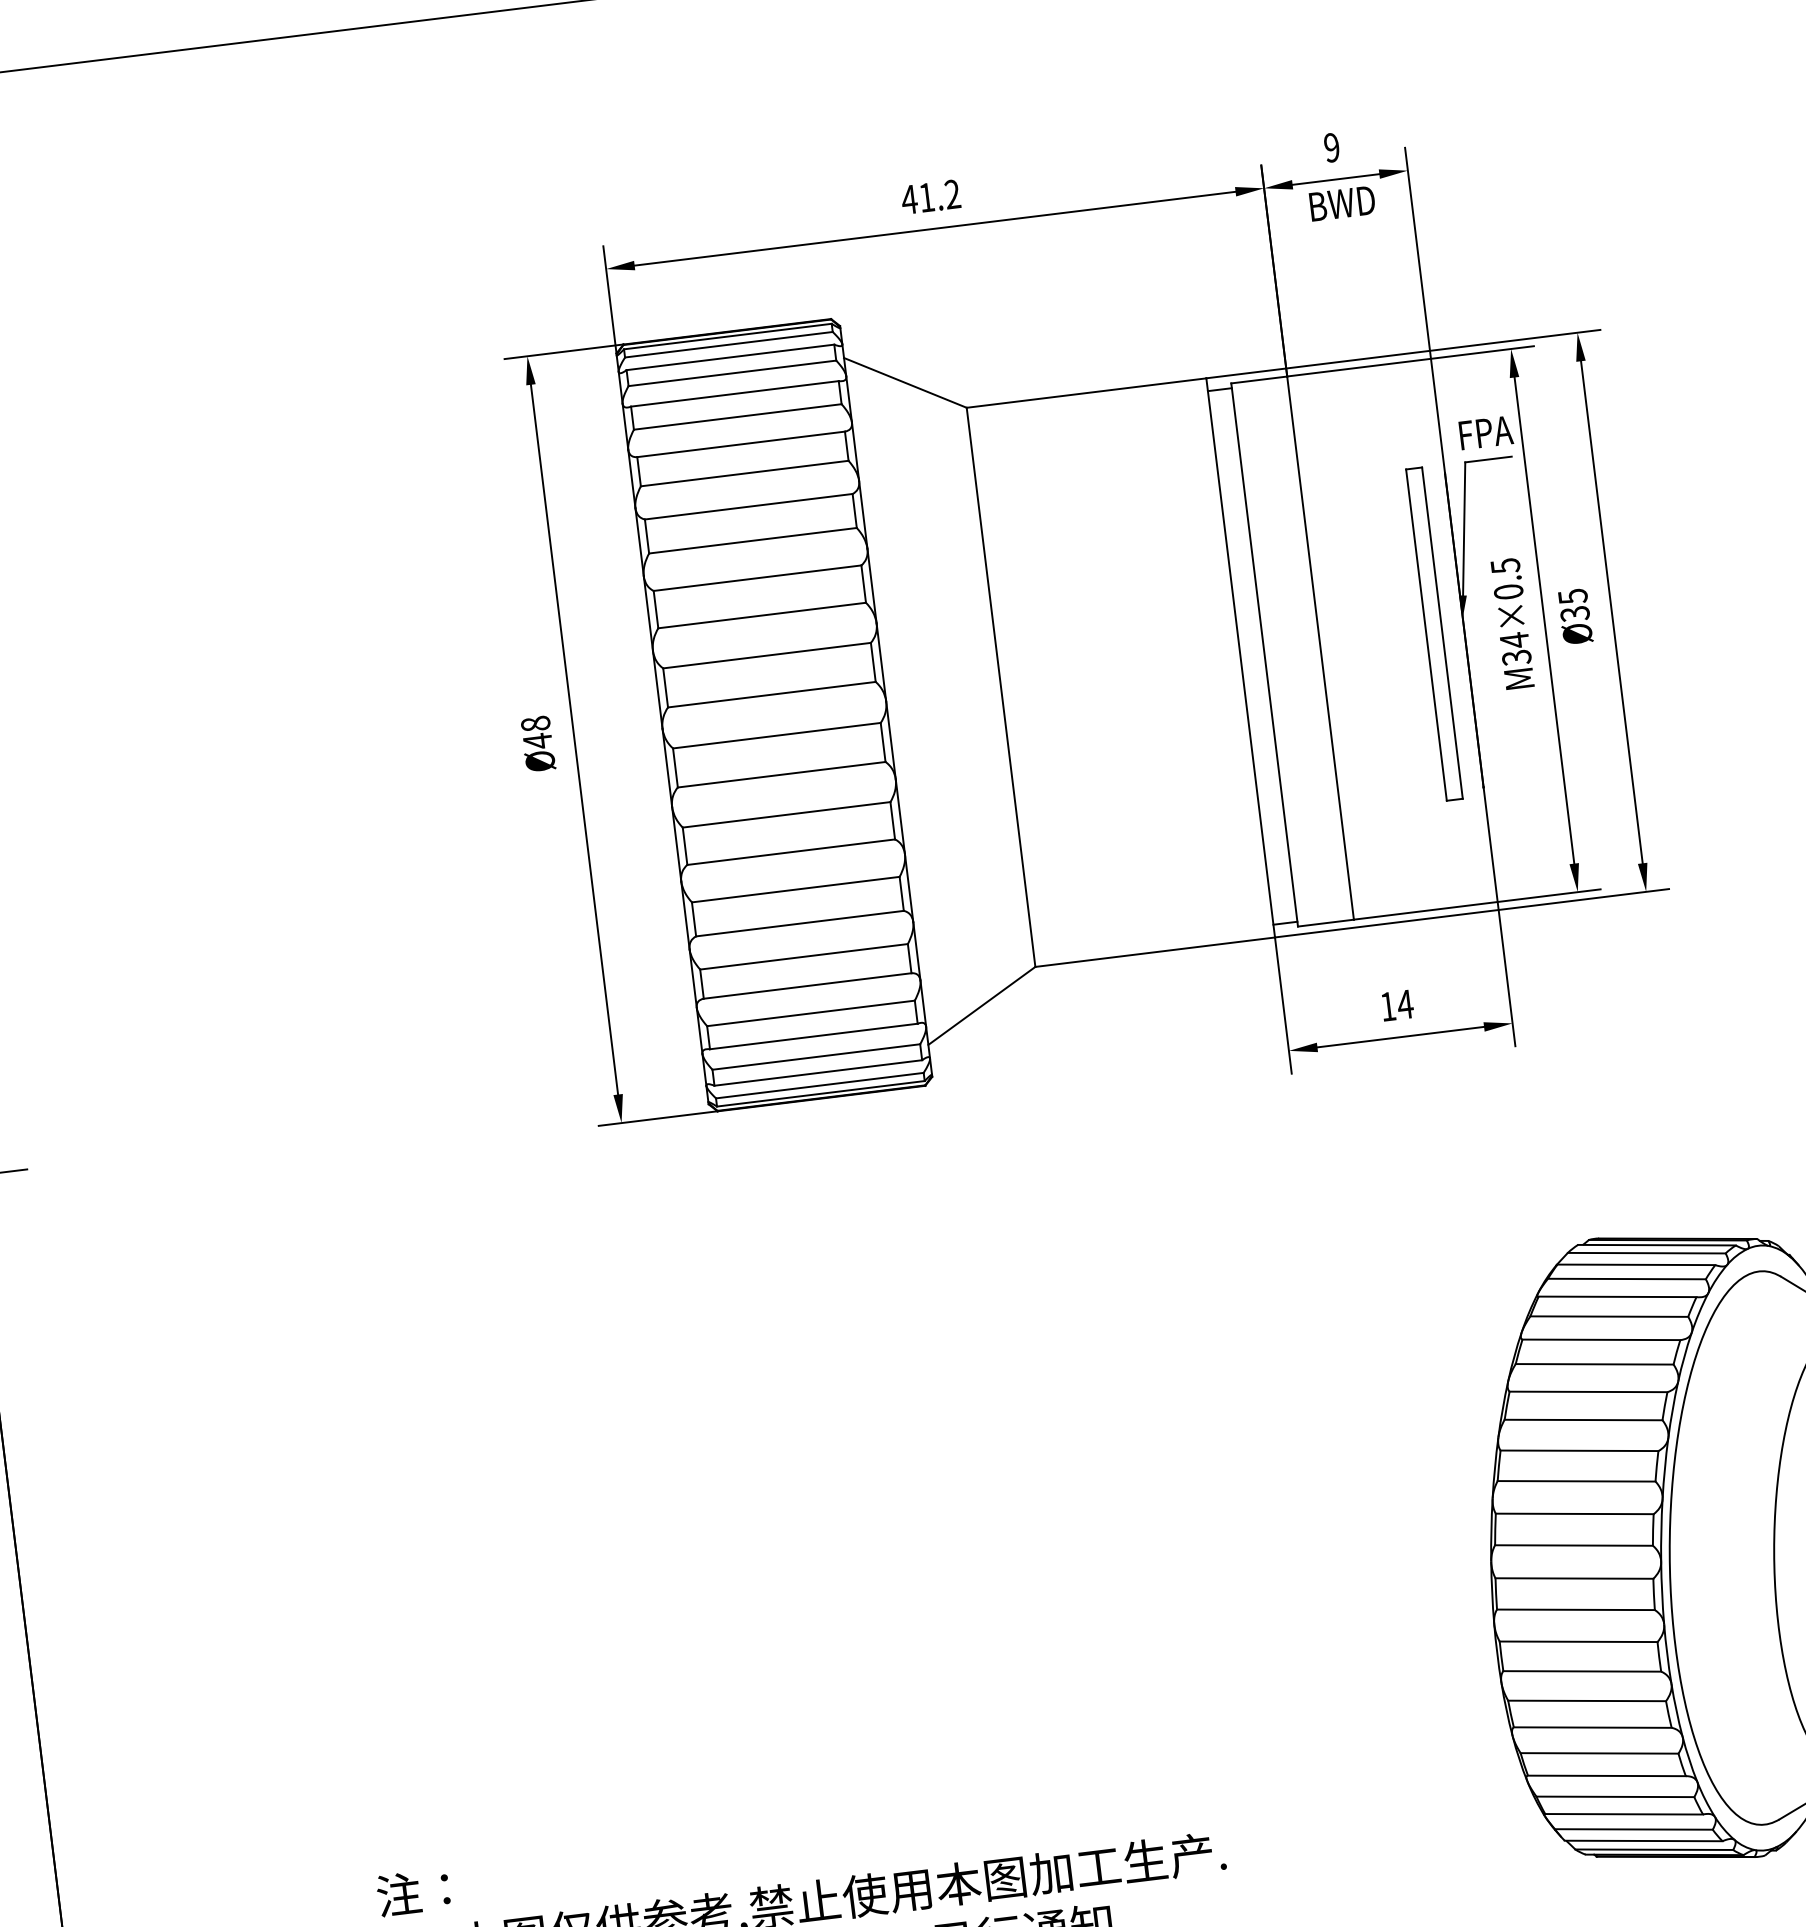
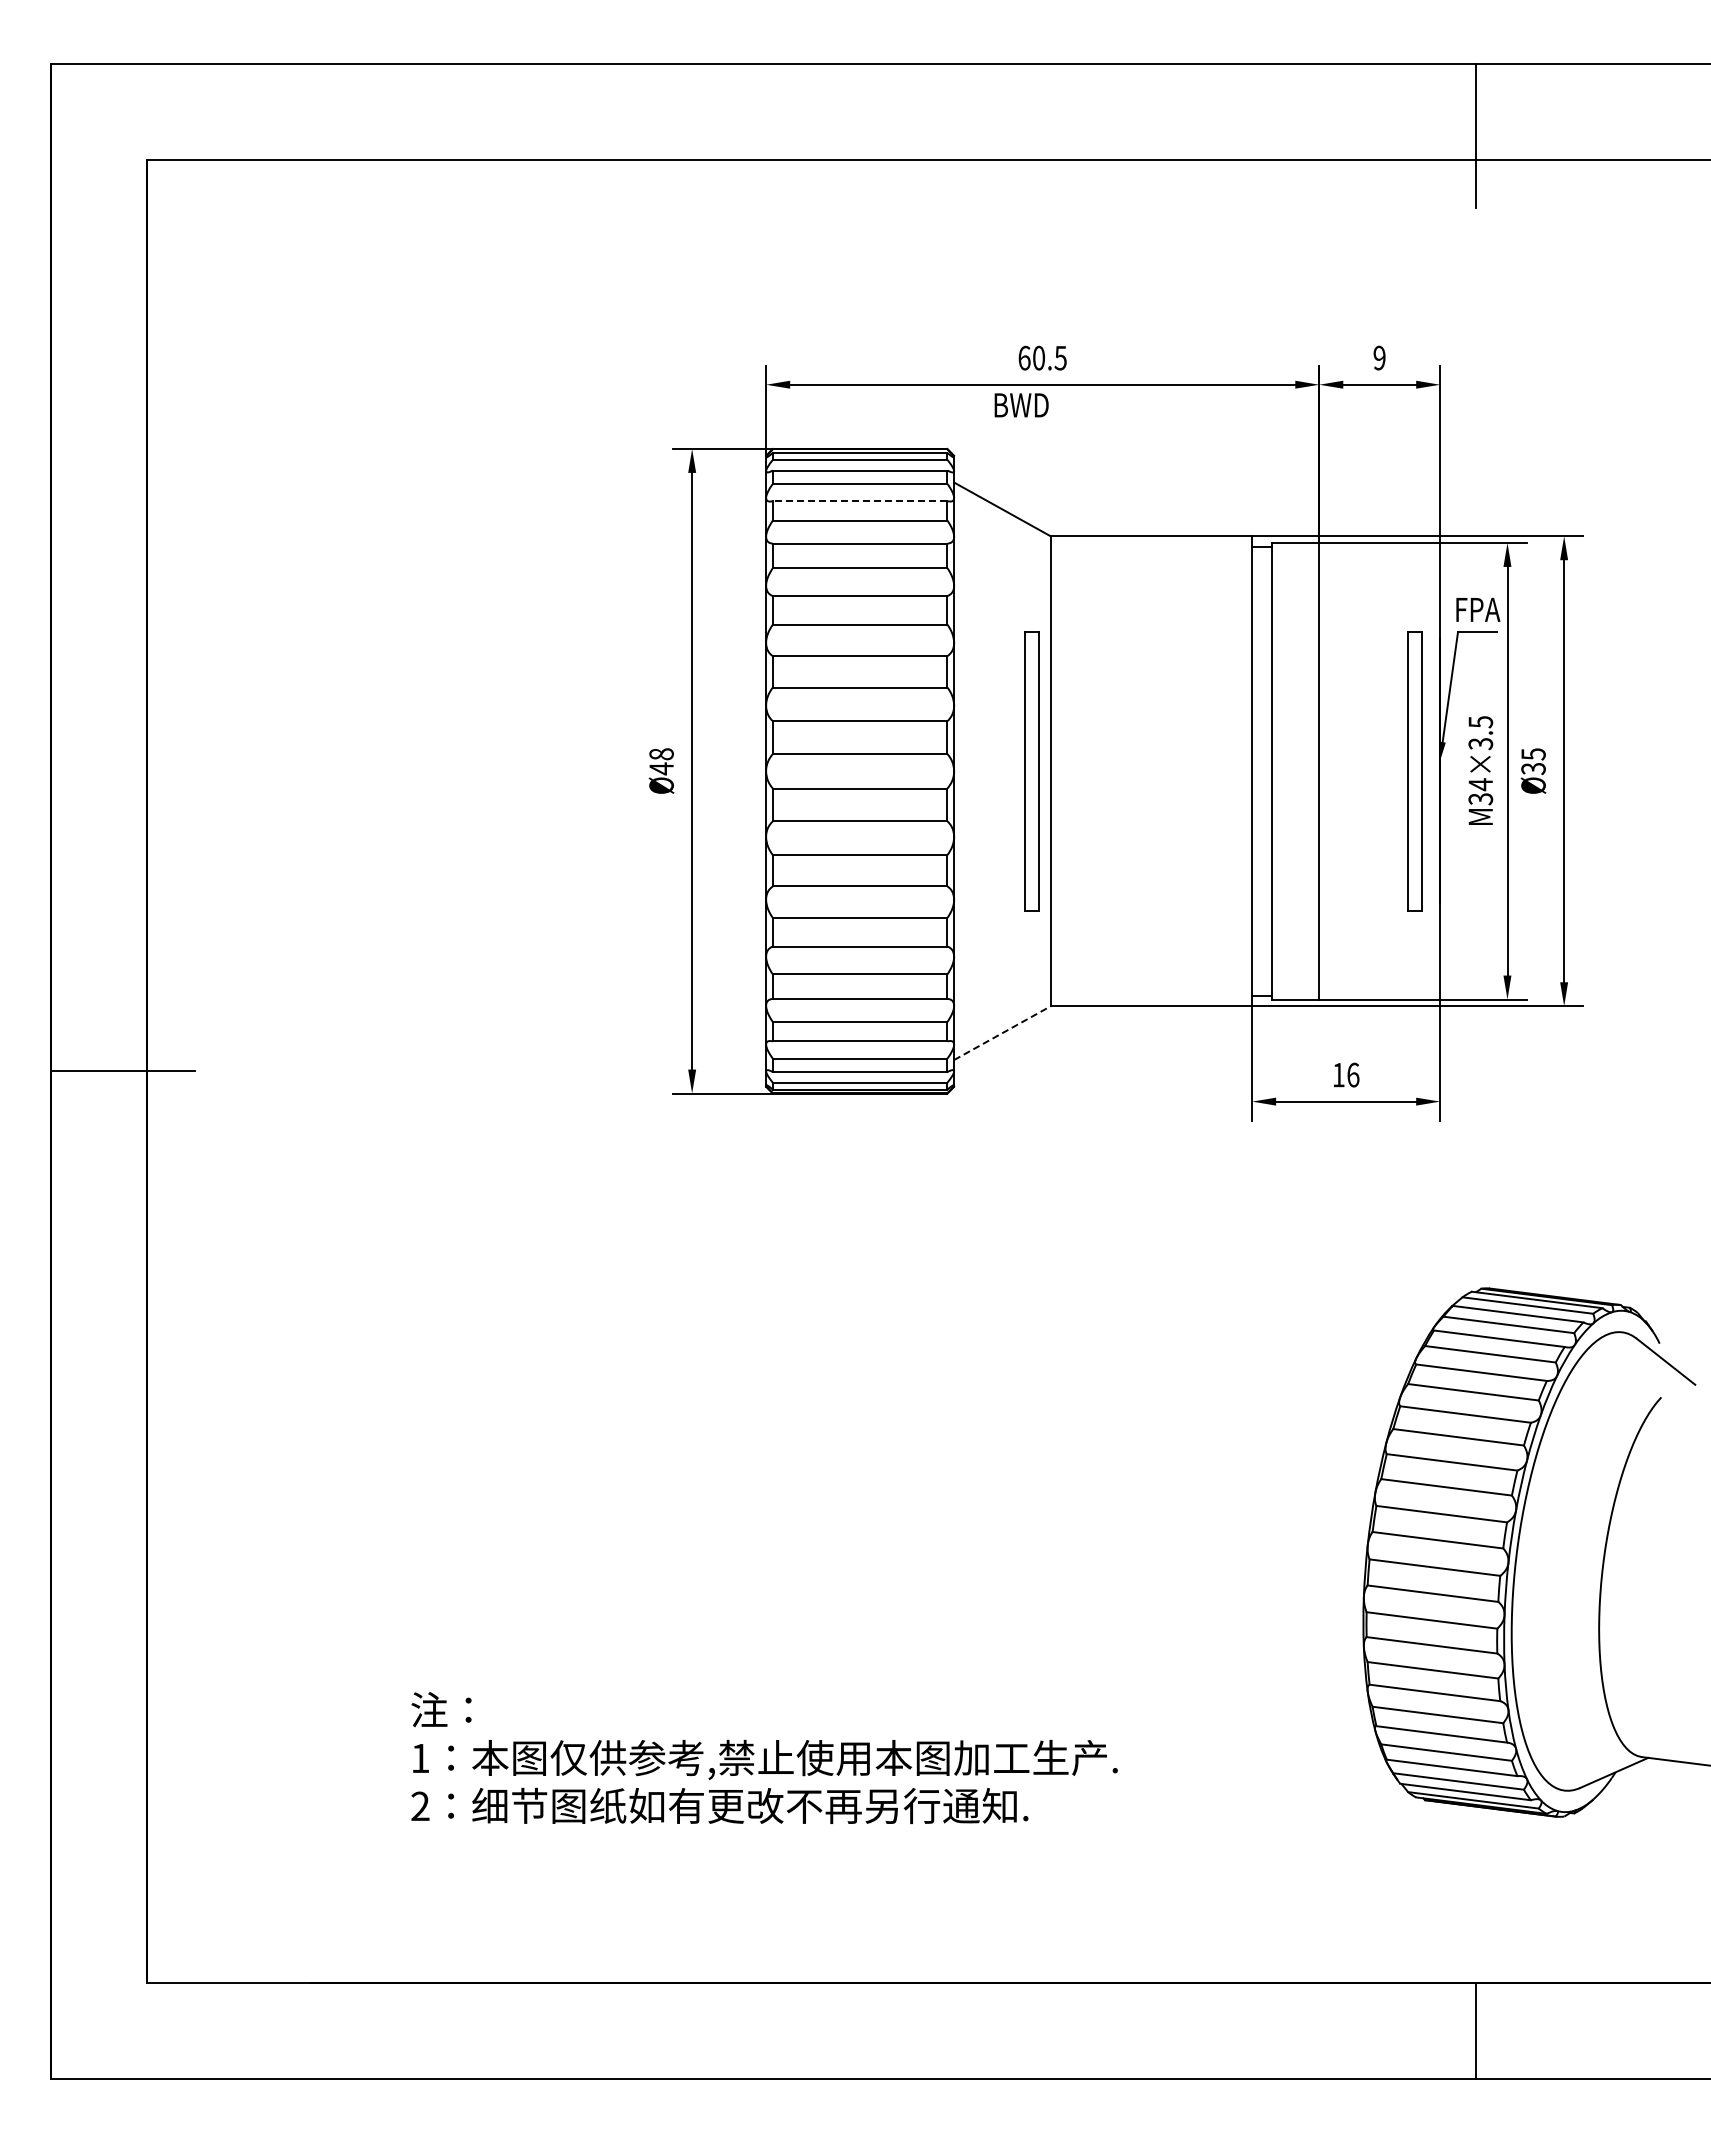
text: (929, 196) -> (1041, 357), 41.2 -> 60.5
text: (1342, 203) -> (1021, 405), moved
line: (734, 394) -> (859, 501), solid -> dashed
text: (1508, 592) -> (1480, 744), M34×0.5 -> M34×3.5
part: (978, 690) -> (1031, 771), added
text: (1404, 1003) -> (1352, 1074), 14 -> 16
line: (981, 1005) -> (1002, 1032), solid -> dashed

